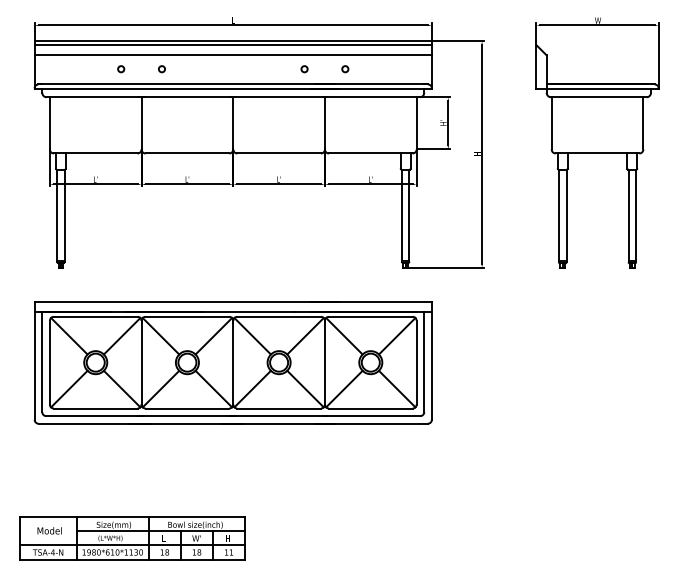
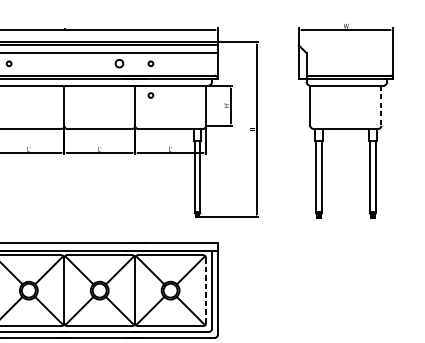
circle: (304, 69) -> (119, 64), size x1.6
circle: (345, 110) -> (151, 95), added
line: (643, 123) -> (381, 105), solid -> dashed
line: (416, 362) -> (205, 290), solid -> dashed

